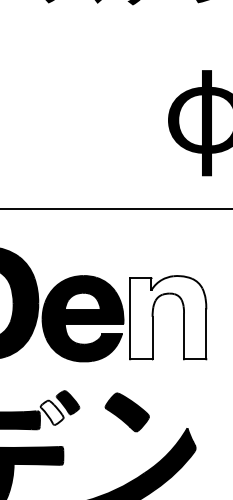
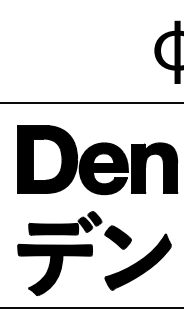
fill: (168, 316) -> (154, 167), added
fill: (52, 412) -> (85, 224), added
part: (126, 412) -> (117, 237), moved

